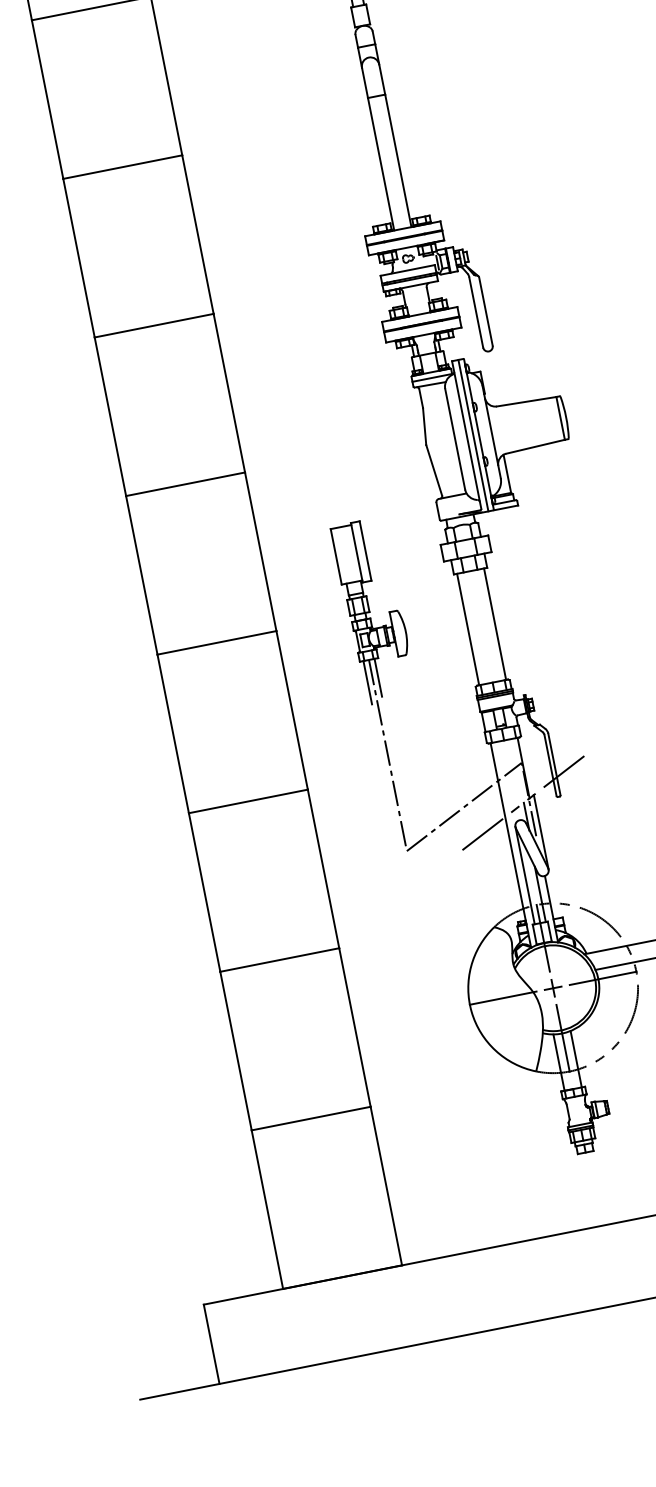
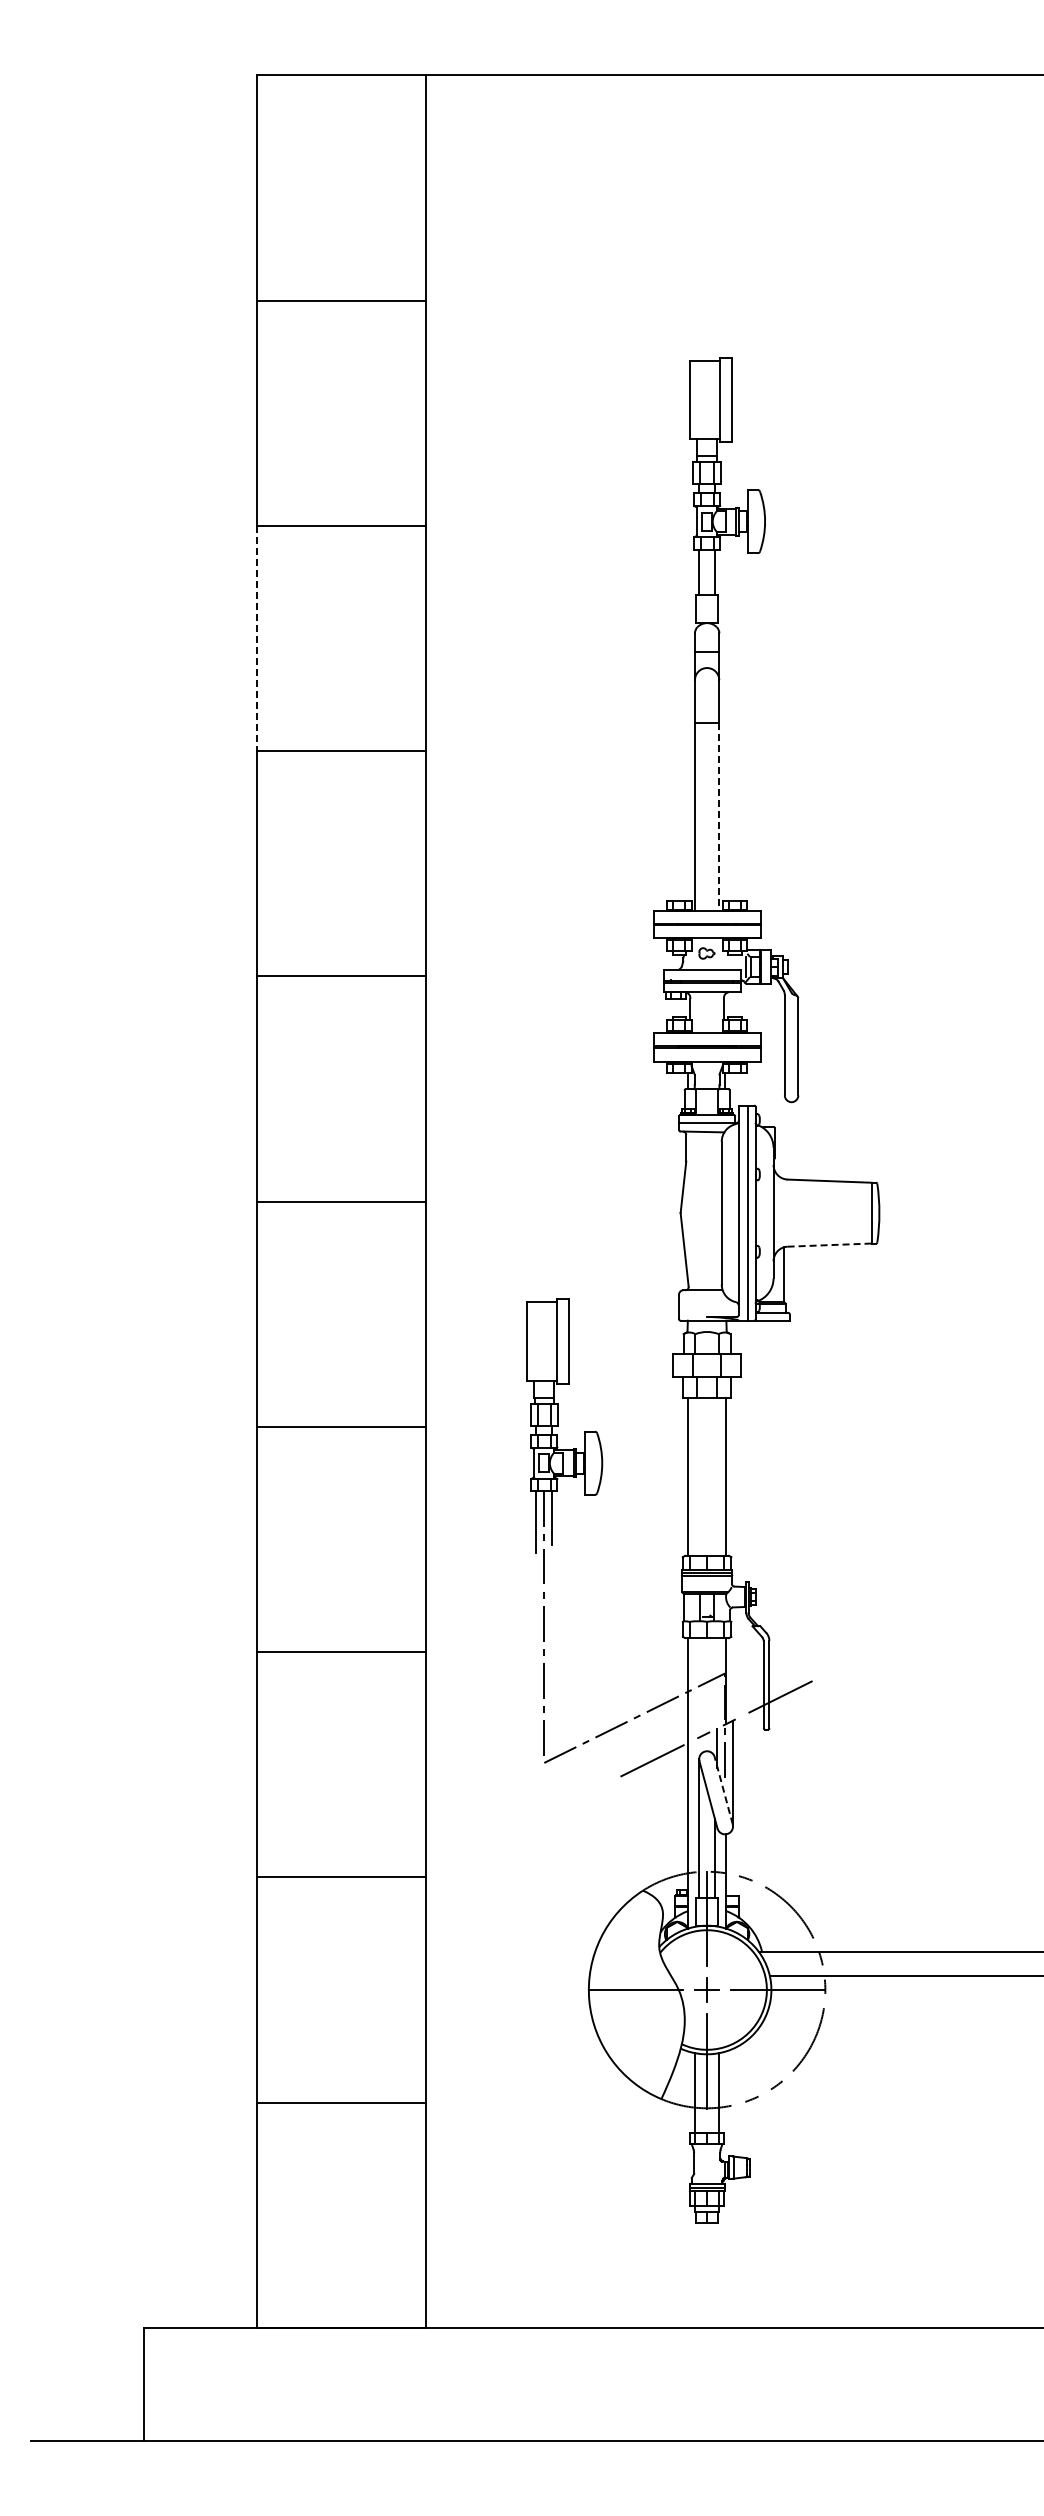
line: (47, 99) -> (256, 638), solid -> dashed
line: (398, 161) -> (719, 817), solid -> dashed
line: (535, 447) -> (829, 1245), solid -> dashed
line: (537, 846) -> (723, 1791), solid -> dashed

